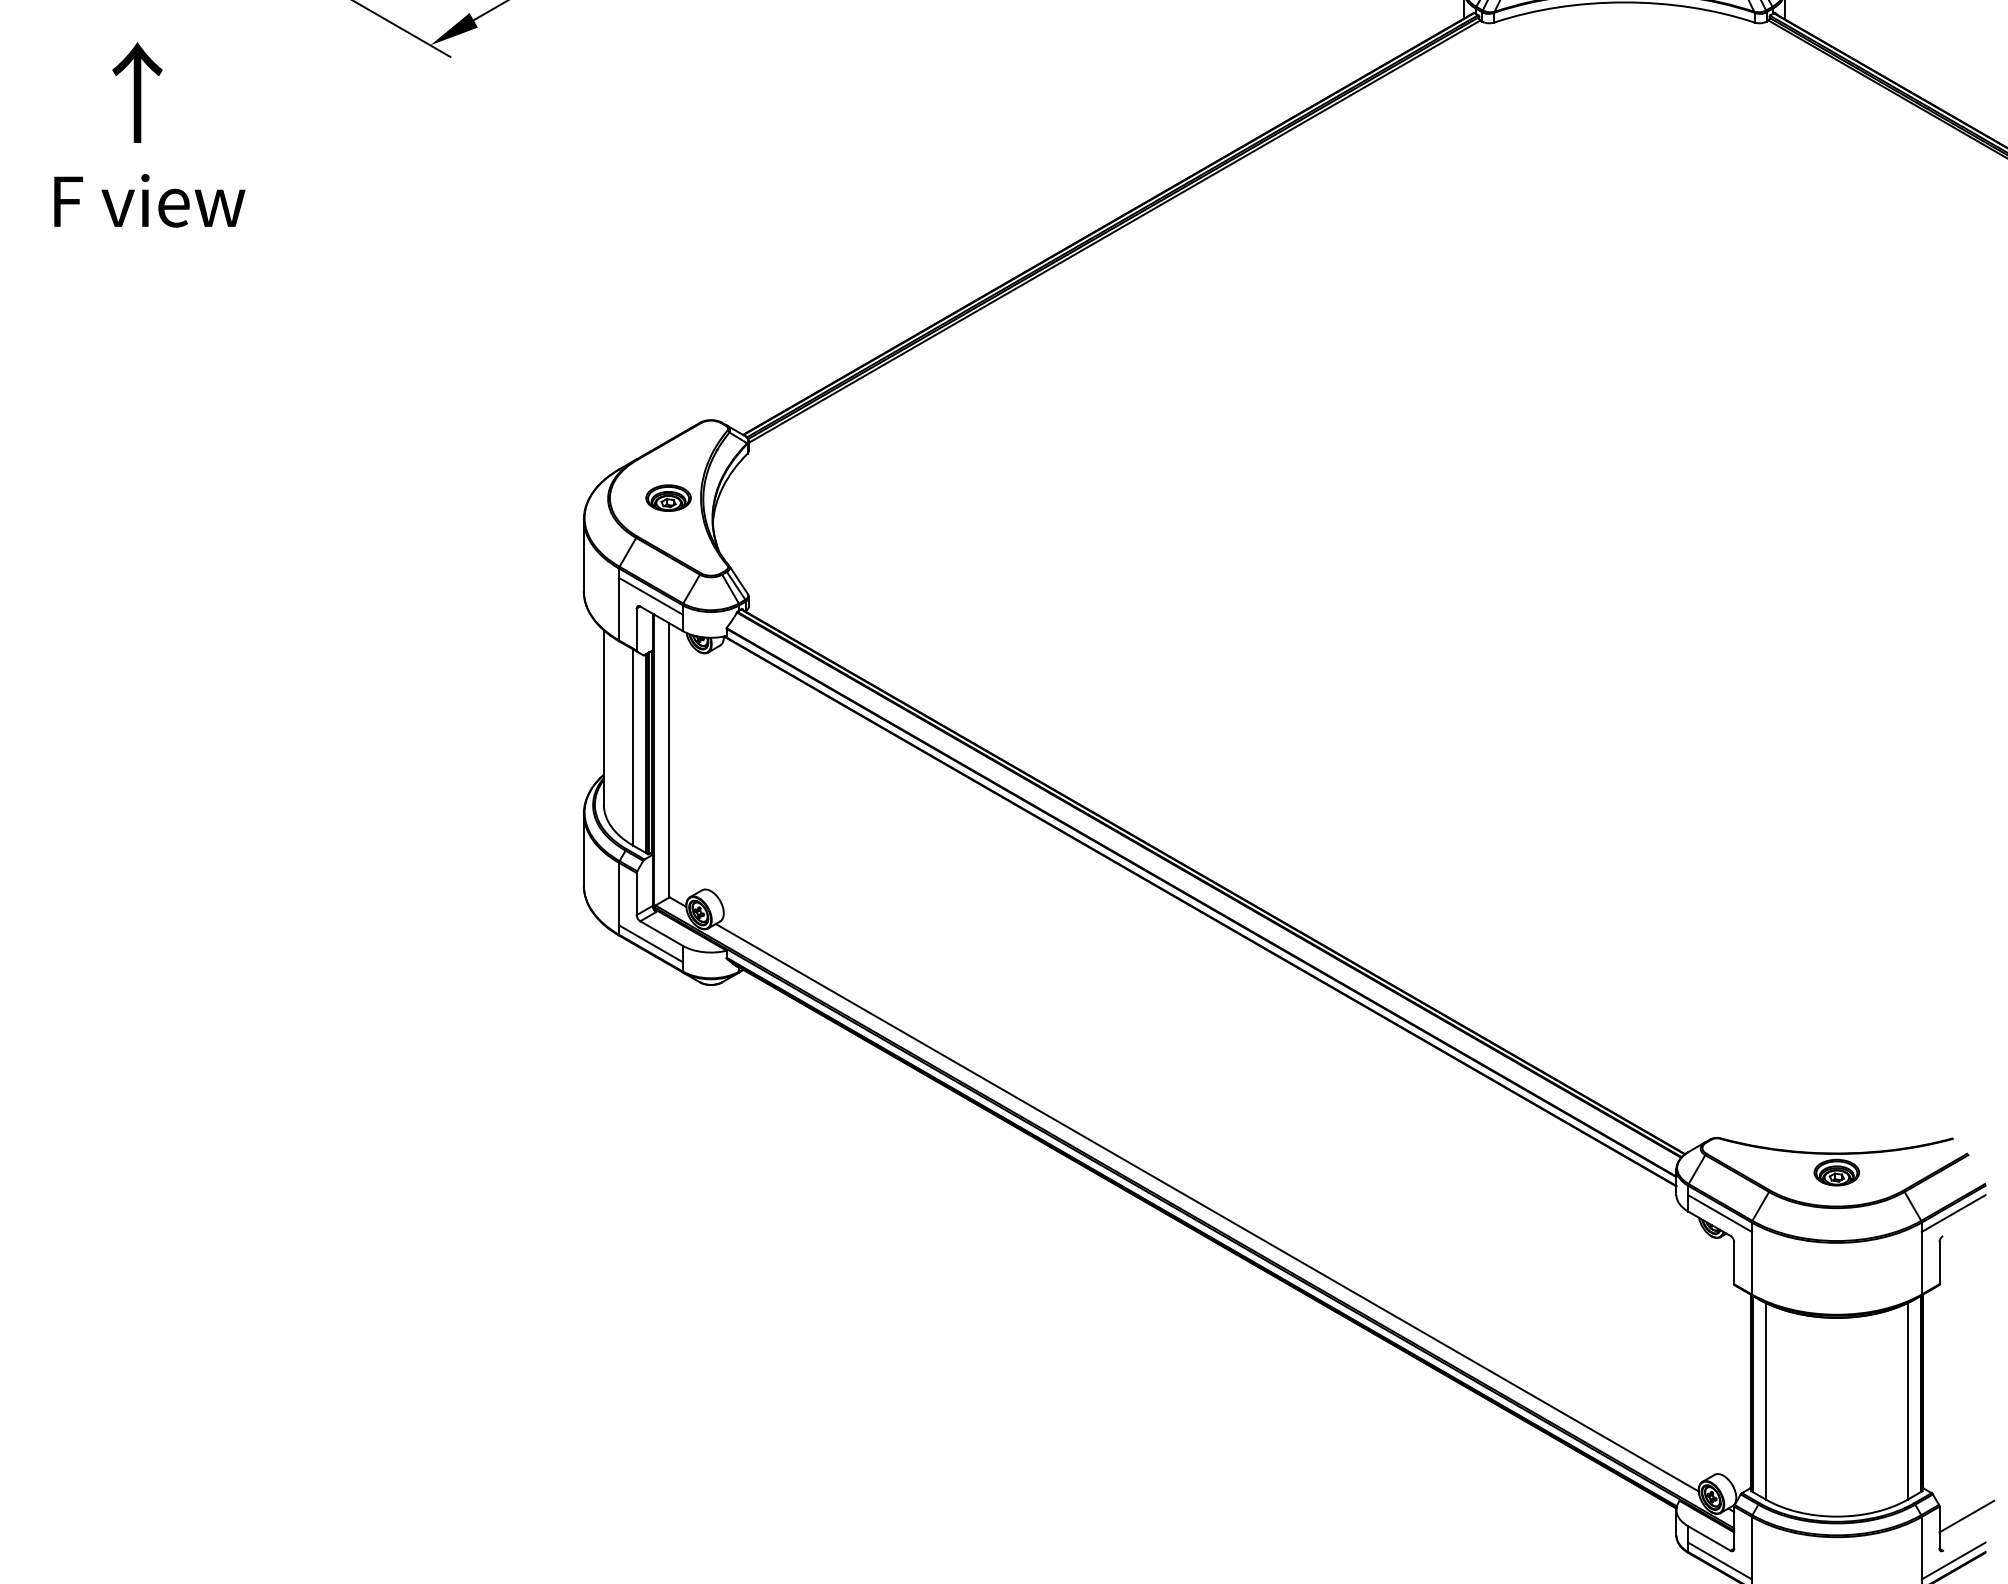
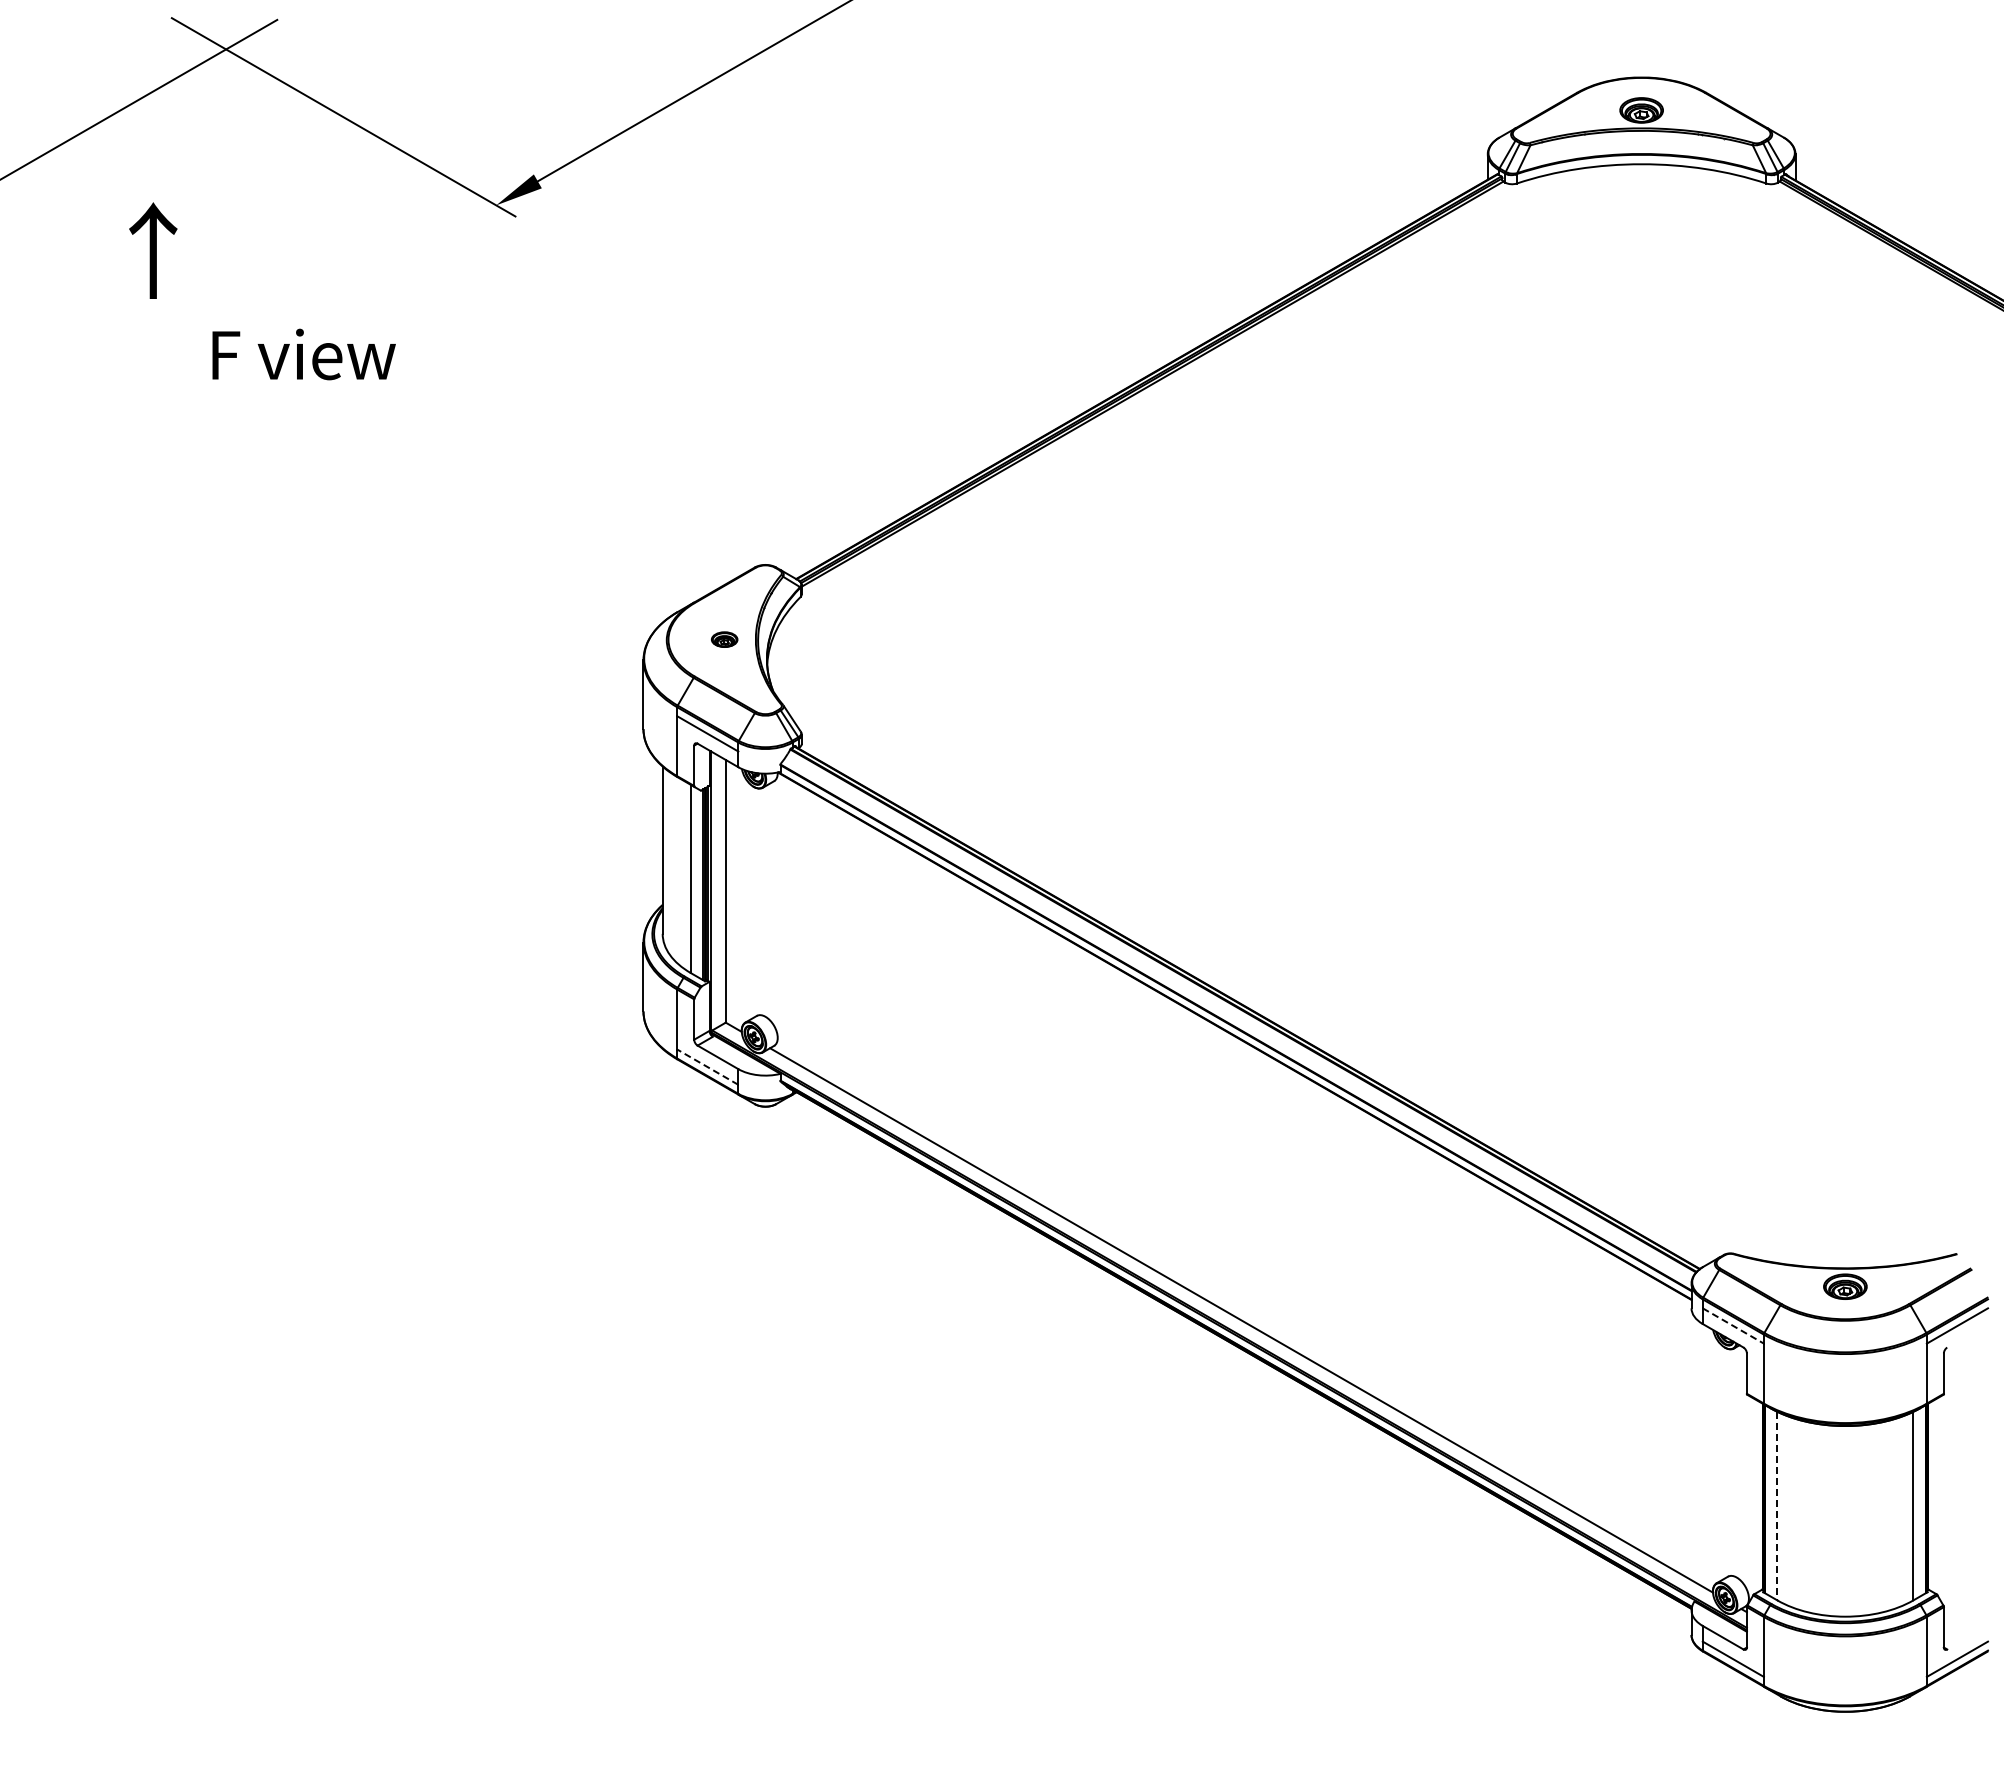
text: (137, 92) -> (153, 250), moved
text: (149, 200) -> (303, 354), moved
part: (668, 497) -> (724, 639), size x0.6
line: (650, 943) -> (707, 1066), solid -> dashed
line: (1720, 1214) -> (1733, 1326), solid -> dashed
line: (1766, 1401) -> (1777, 1506), solid -> dashed
line: (1966, 1516) -> (1969, 1616), removed

